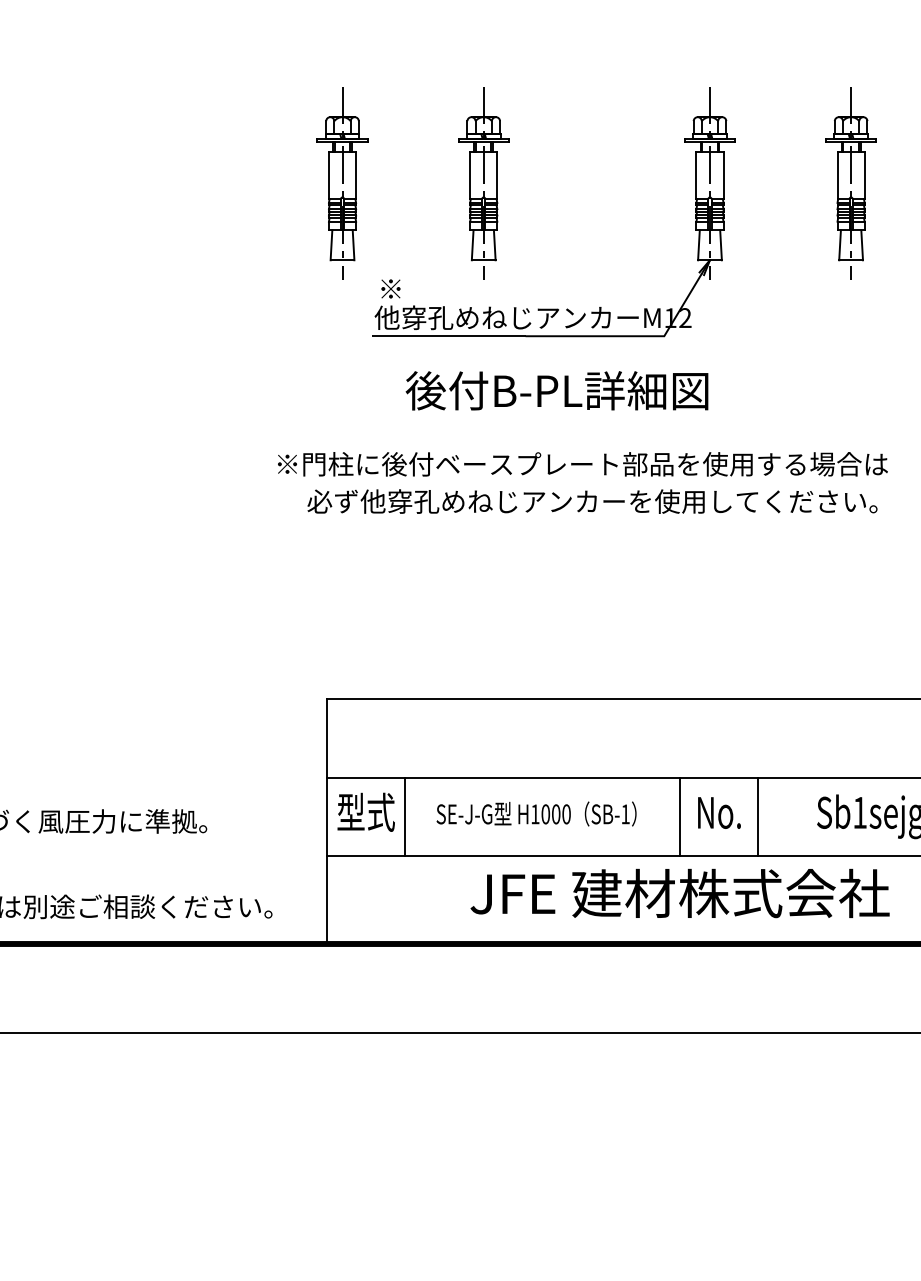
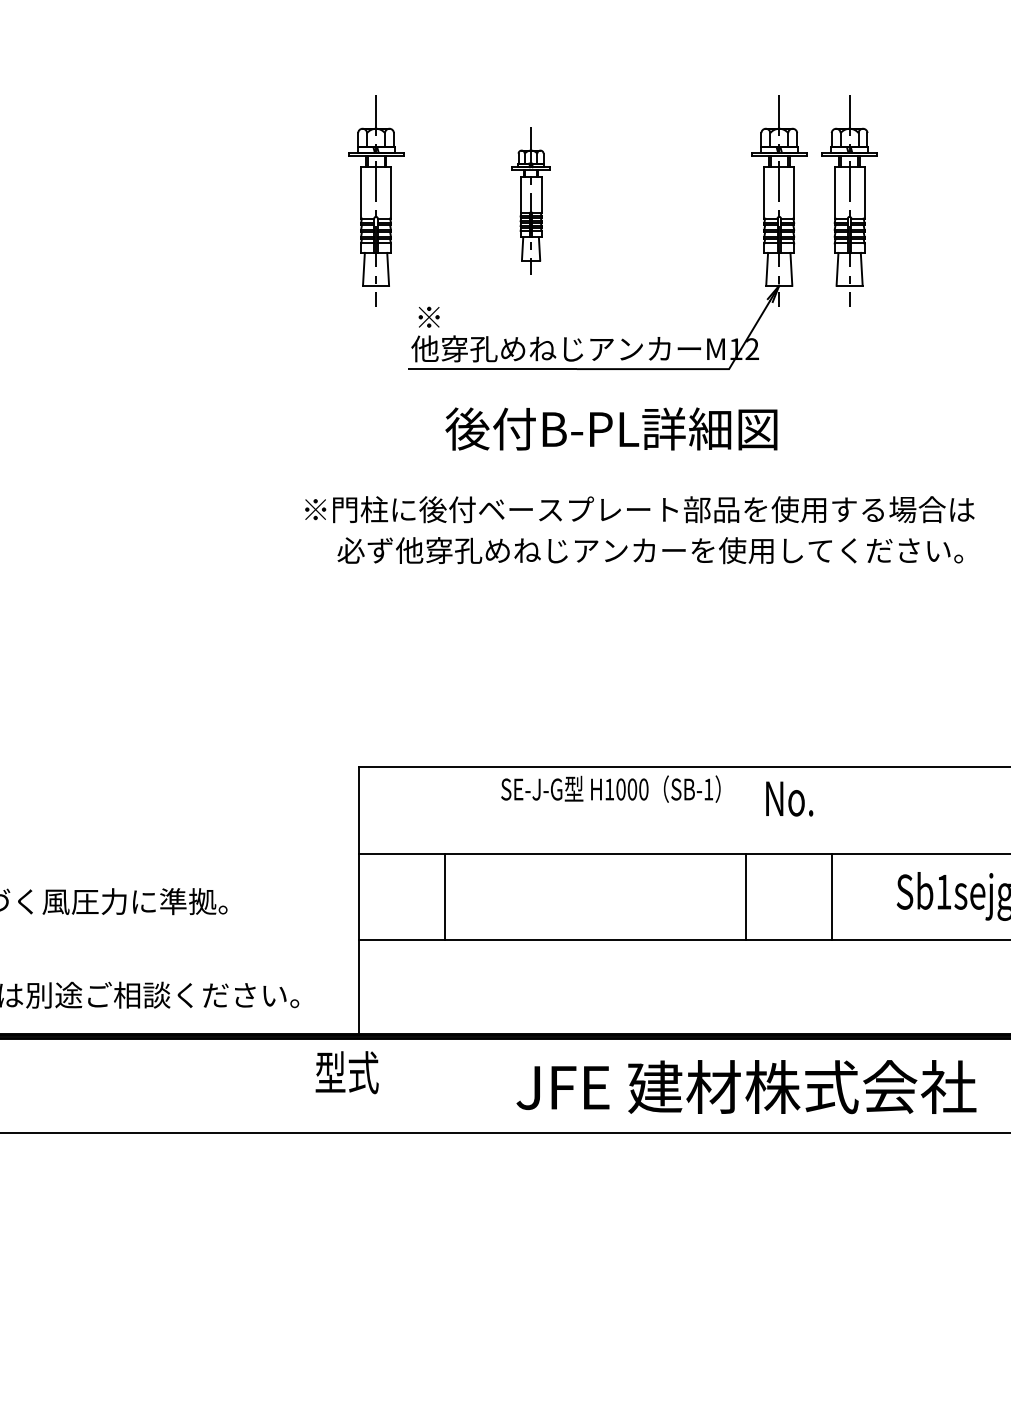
part: (483, 183) -> (530, 201), size x0.7
part: (850, 183) -> (848, 201), moved
text: (365, 811) -> (346, 1071), moved
text: (719, 812) -> (789, 798), moved
text: (536, 813) -> (610, 788), moved
text: (679, 893) -> (745, 1087), moved

